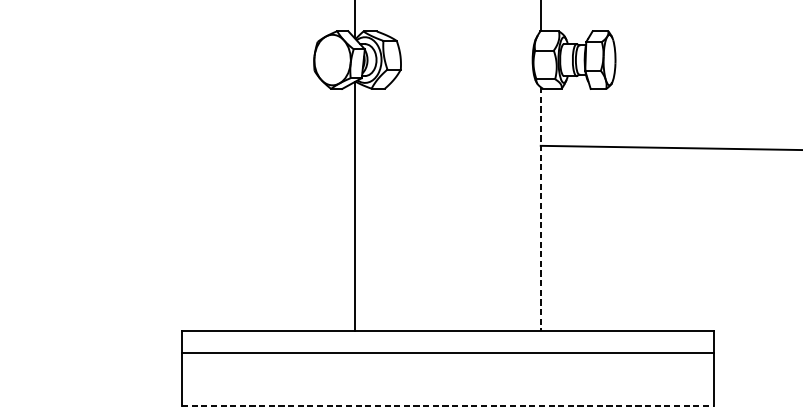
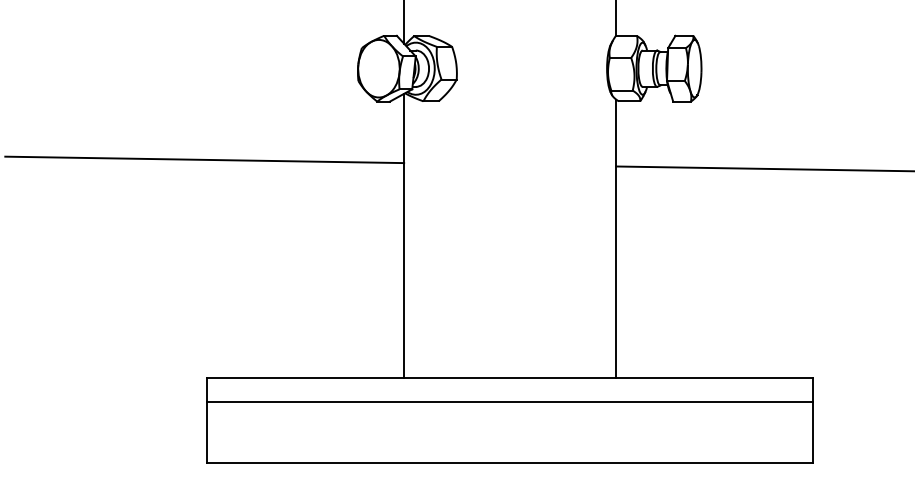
line: (179, 139) -> (204, 159), added
line: (540, 209) -> (616, 239), dashed -> solid
line: (447, 405) -> (510, 462), dashed -> solid

